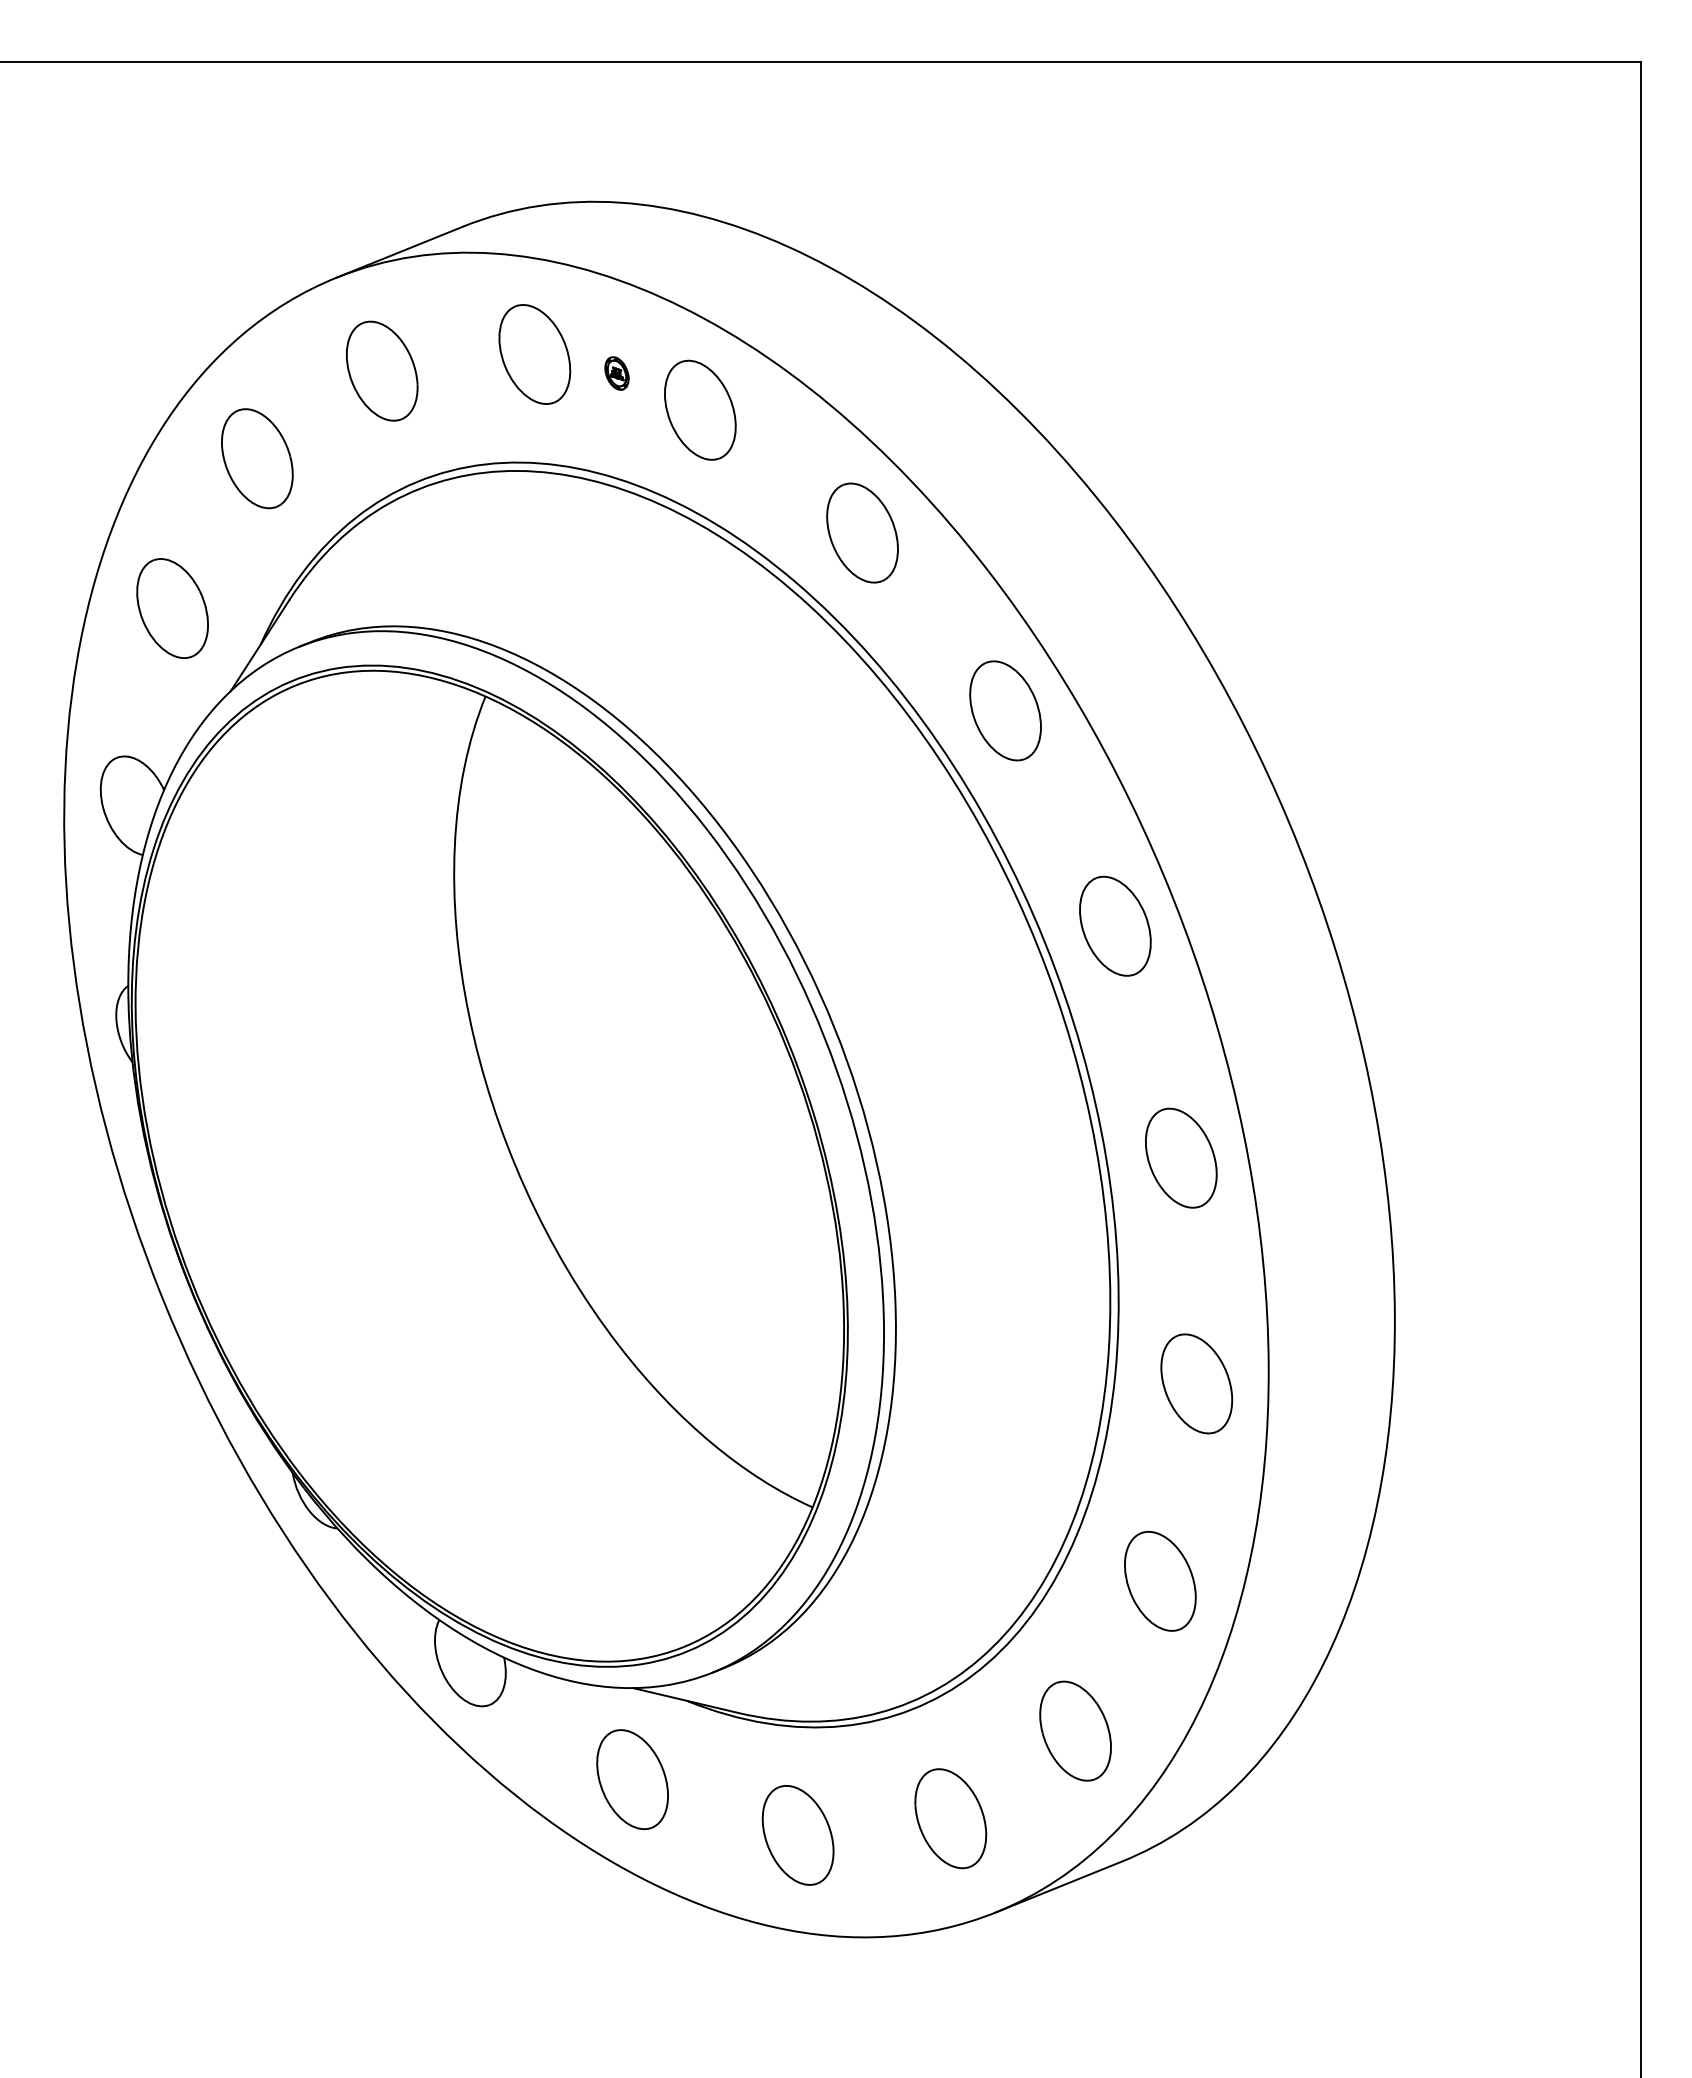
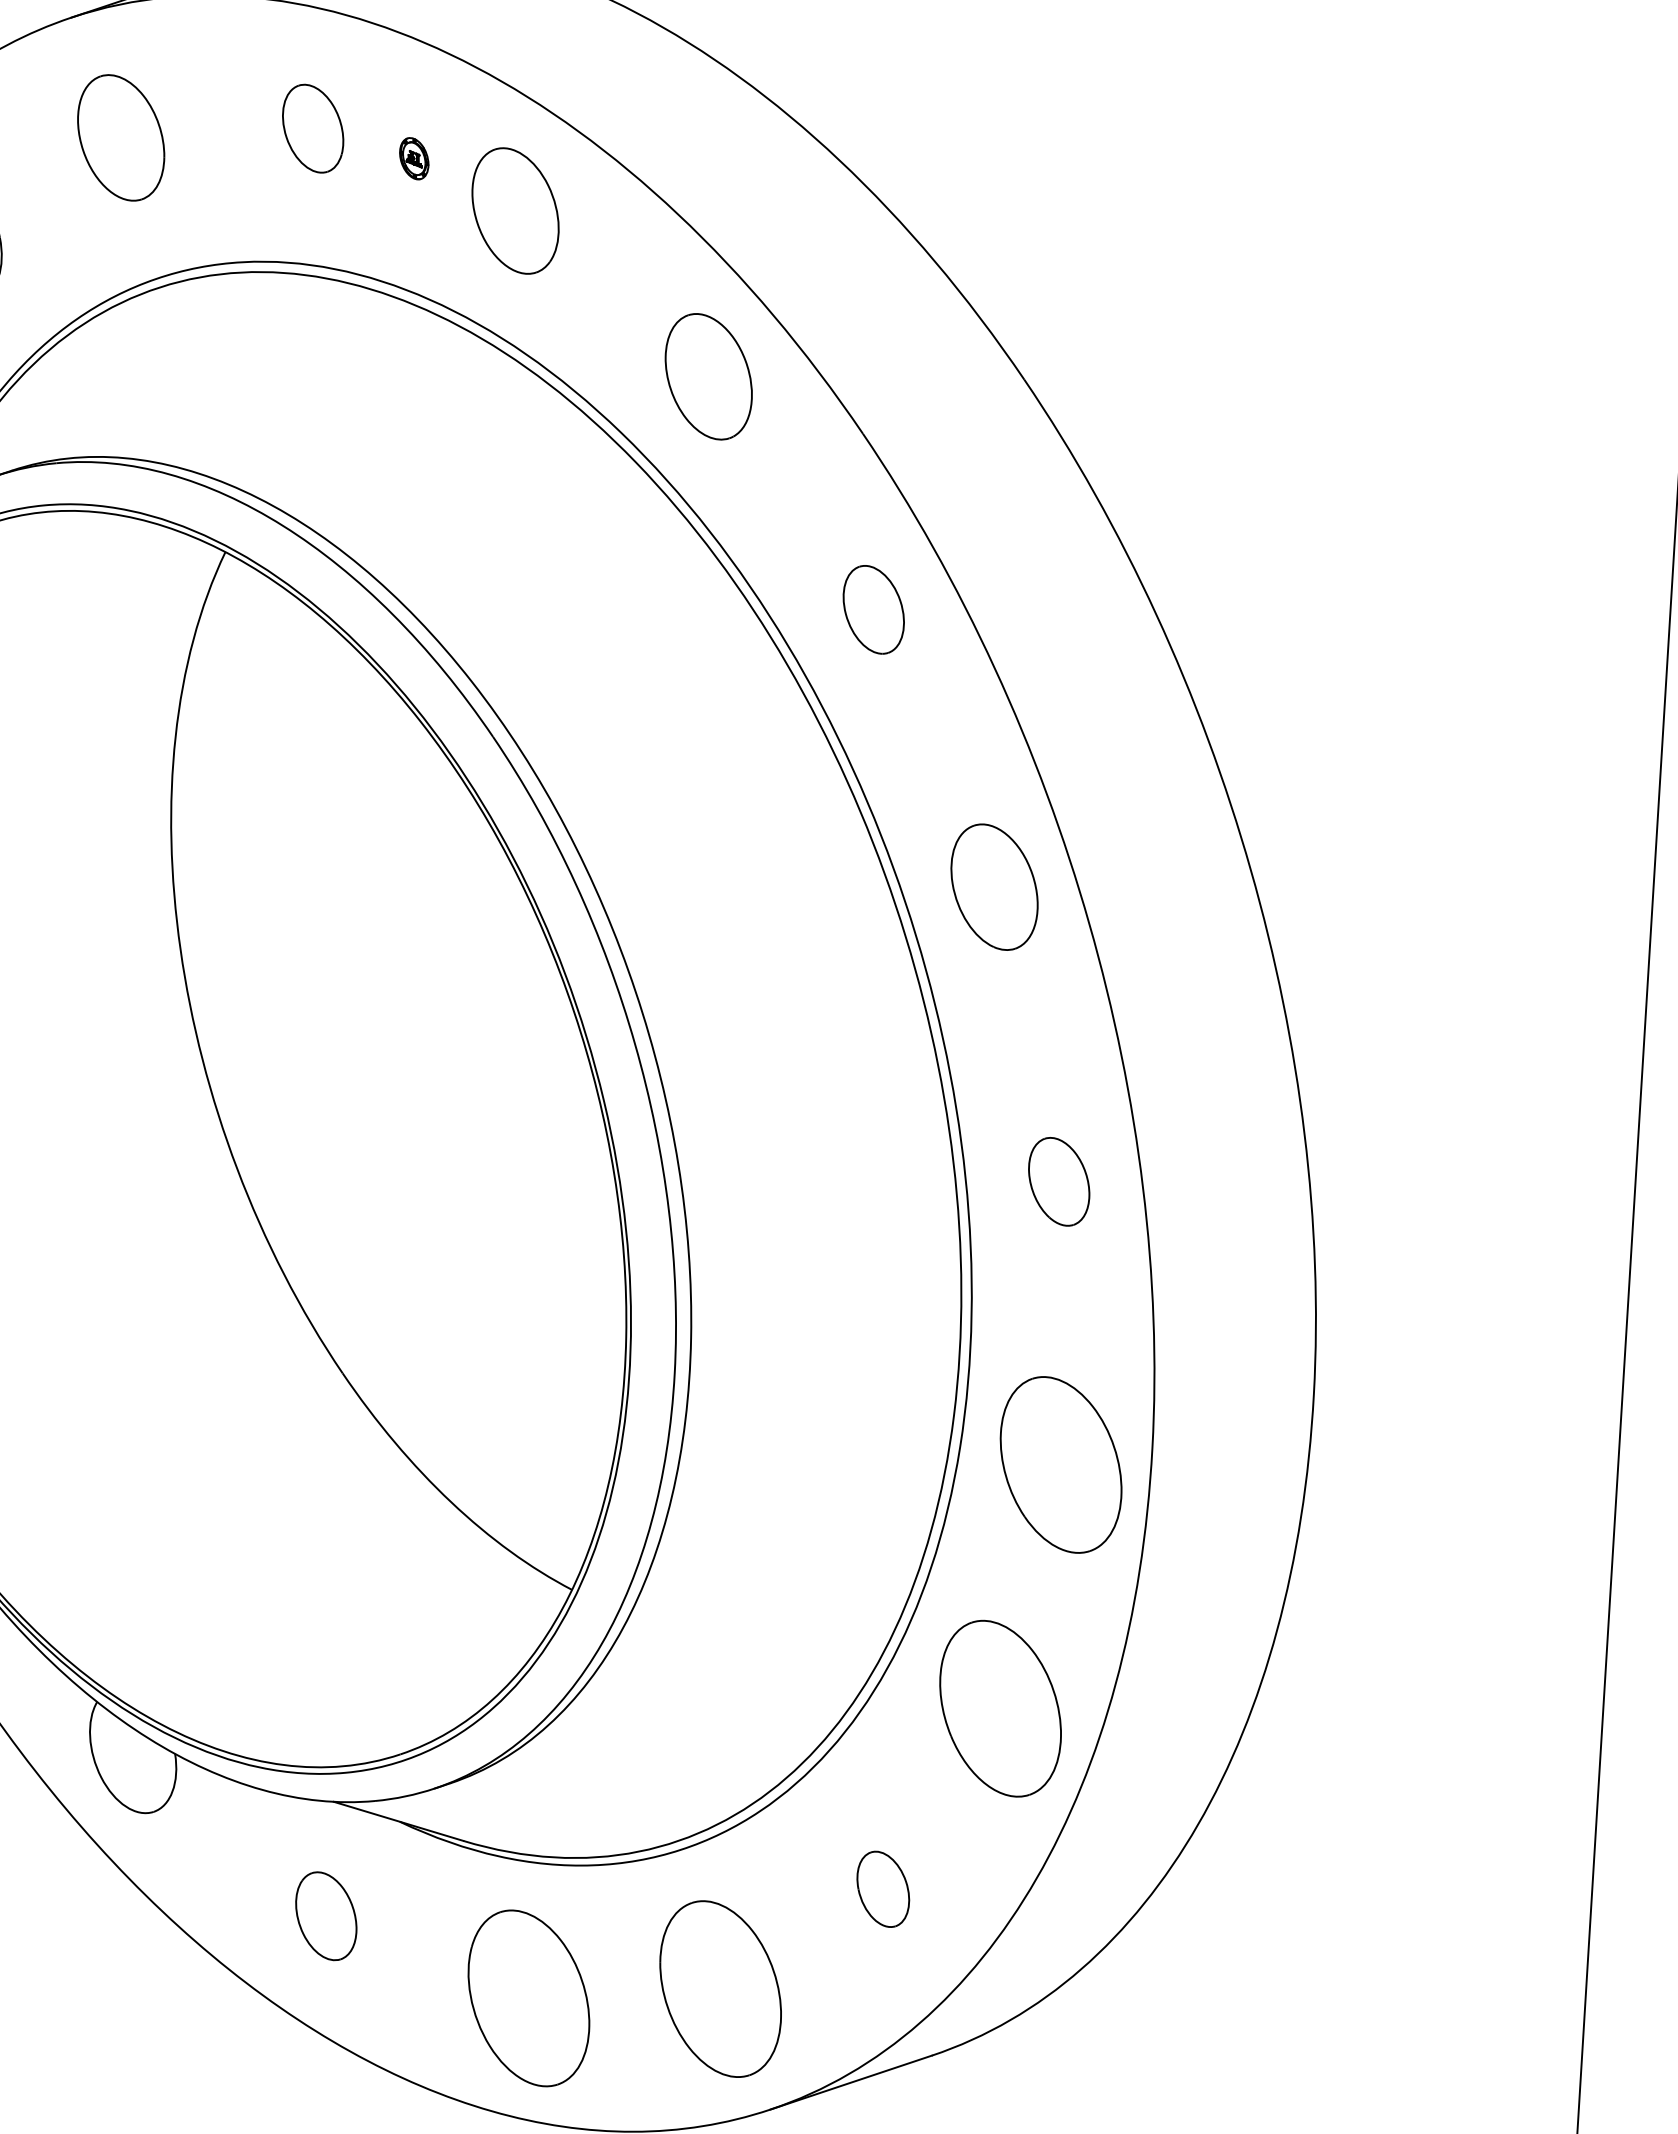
part: (534, 354) -> (312, 128), size x0.7
part: (1005, 710) -> (873, 609), size x0.7
part: (1181, 1157) -> (1059, 1181), size x0.7
part: (1196, 1383) -> (1060, 1464), size x1.4
part: (1160, 1581) -> (1000, 1708), size x1.4
part: (1075, 1730) -> (883, 1888), size x0.6
part: (632, 1779) -> (326, 1915), size x0.7
part: (950, 1818) -> (720, 1988), size x1.4
part: (797, 1835) -> (528, 1998), size x1.4

